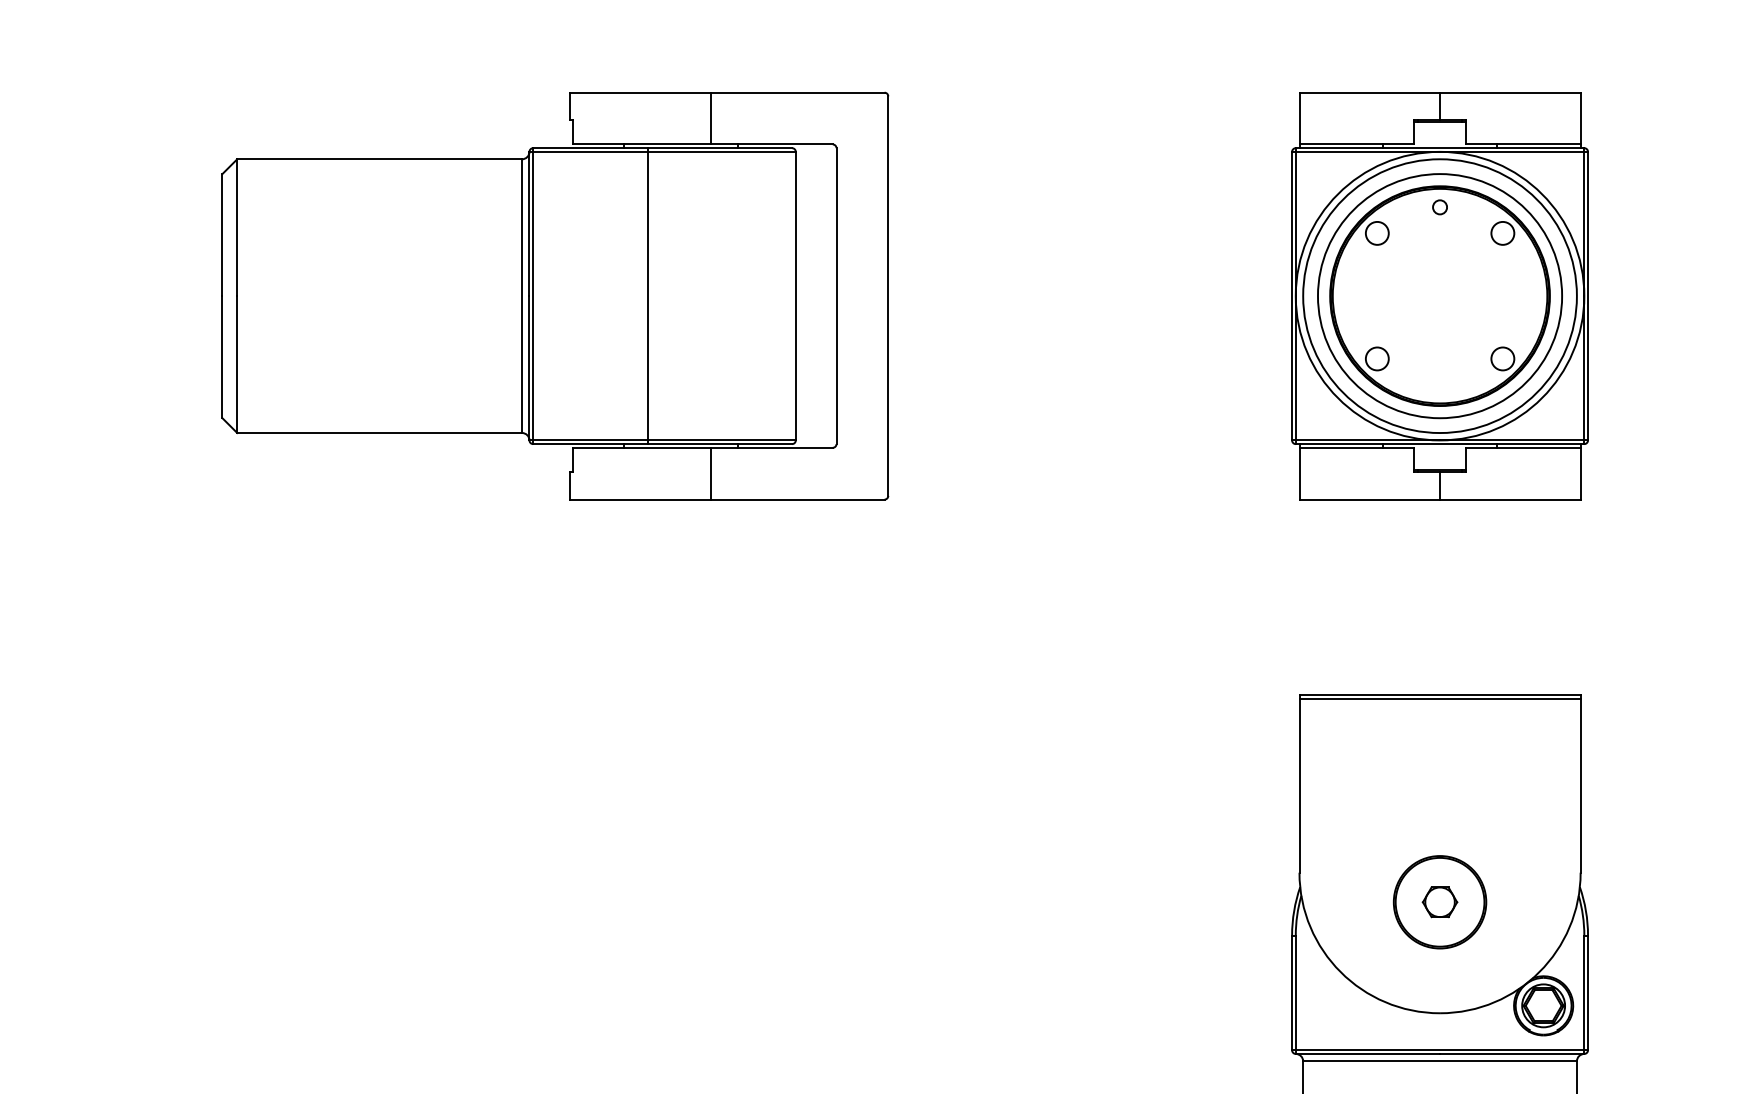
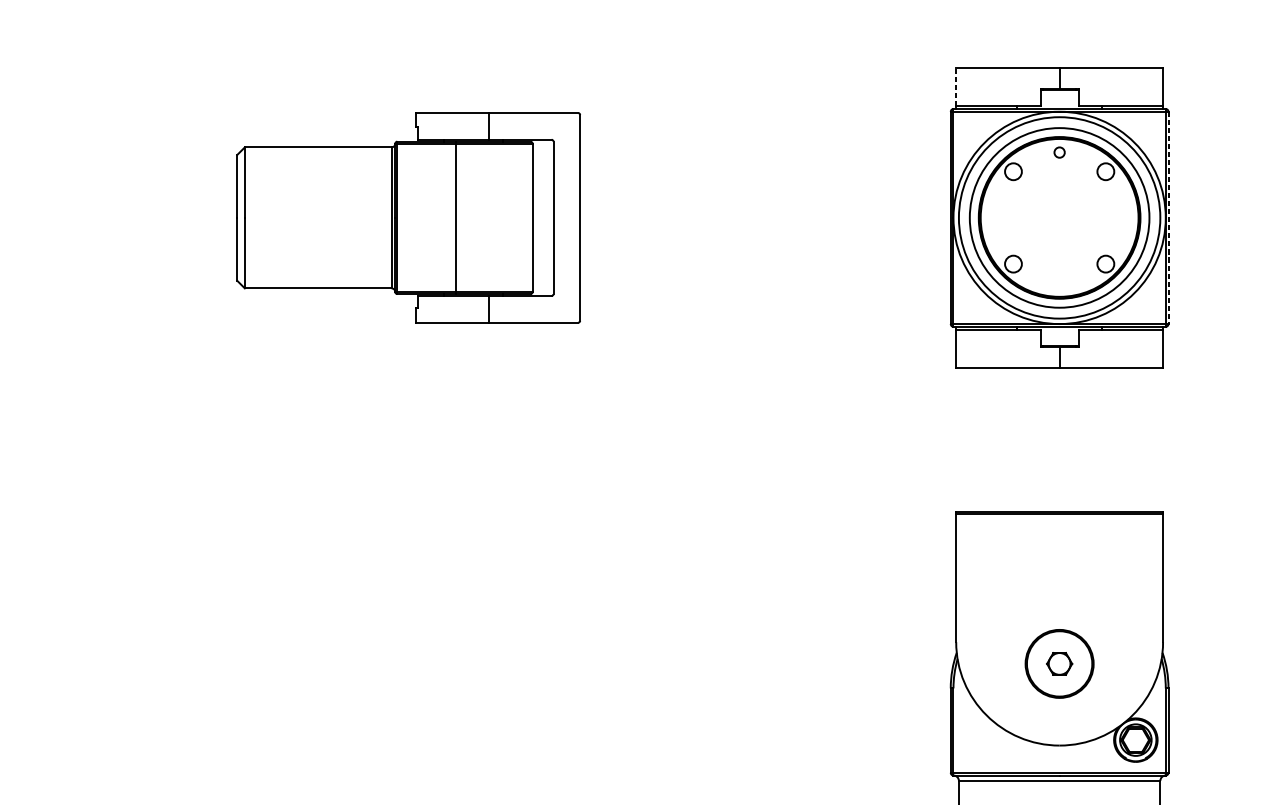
line: (1299, 118) -> (956, 87), solid -> dashed
part: (555, 295) -> (408, 217), size x0.7
line: (1588, 296) -> (1168, 218), solid -> dashed

